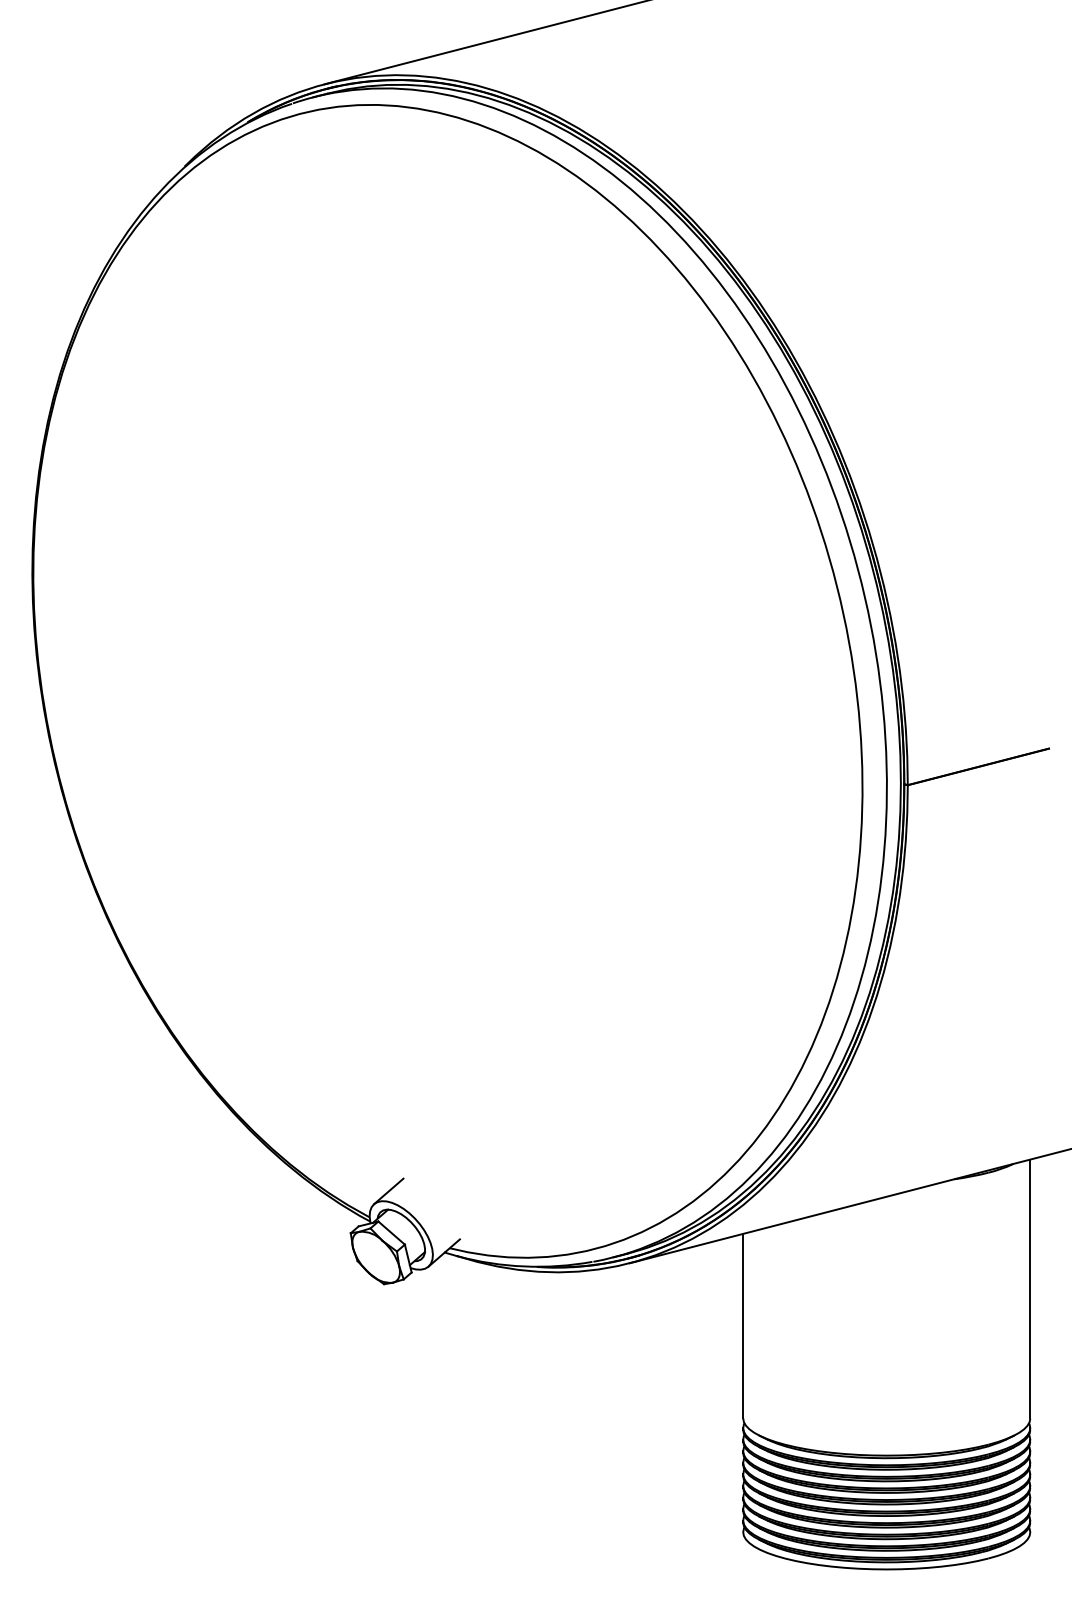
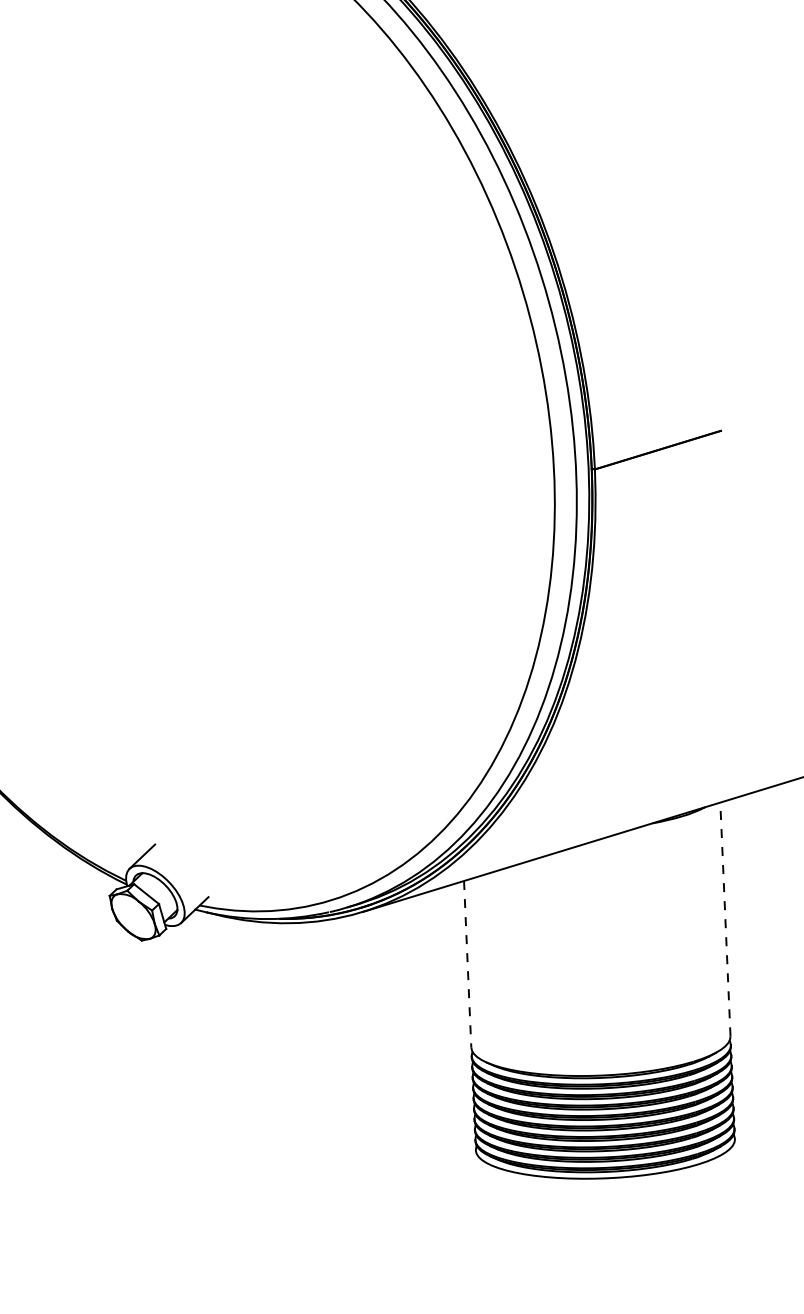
line: (1030, 1288) -> (725, 918), solid -> dashed
line: (743, 1326) -> (467, 964), solid -> dashed

